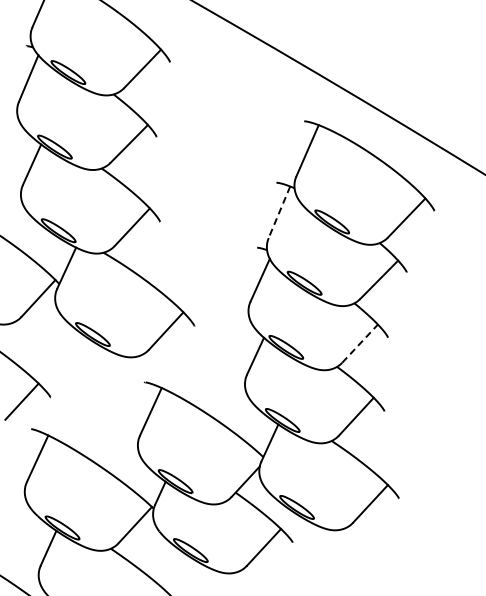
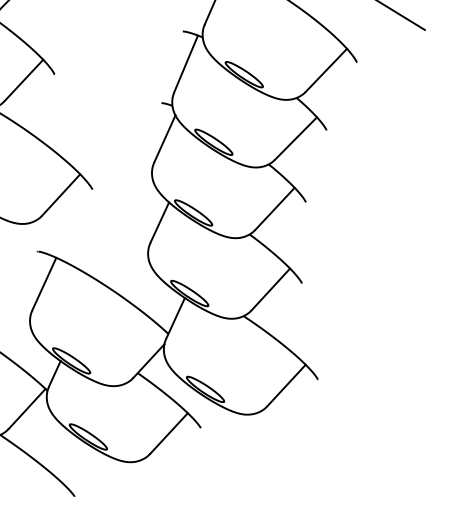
line: (279, 212) -> (186, 64), dashed -> solid
line: (360, 343) -> (275, 208), dashed -> solid

